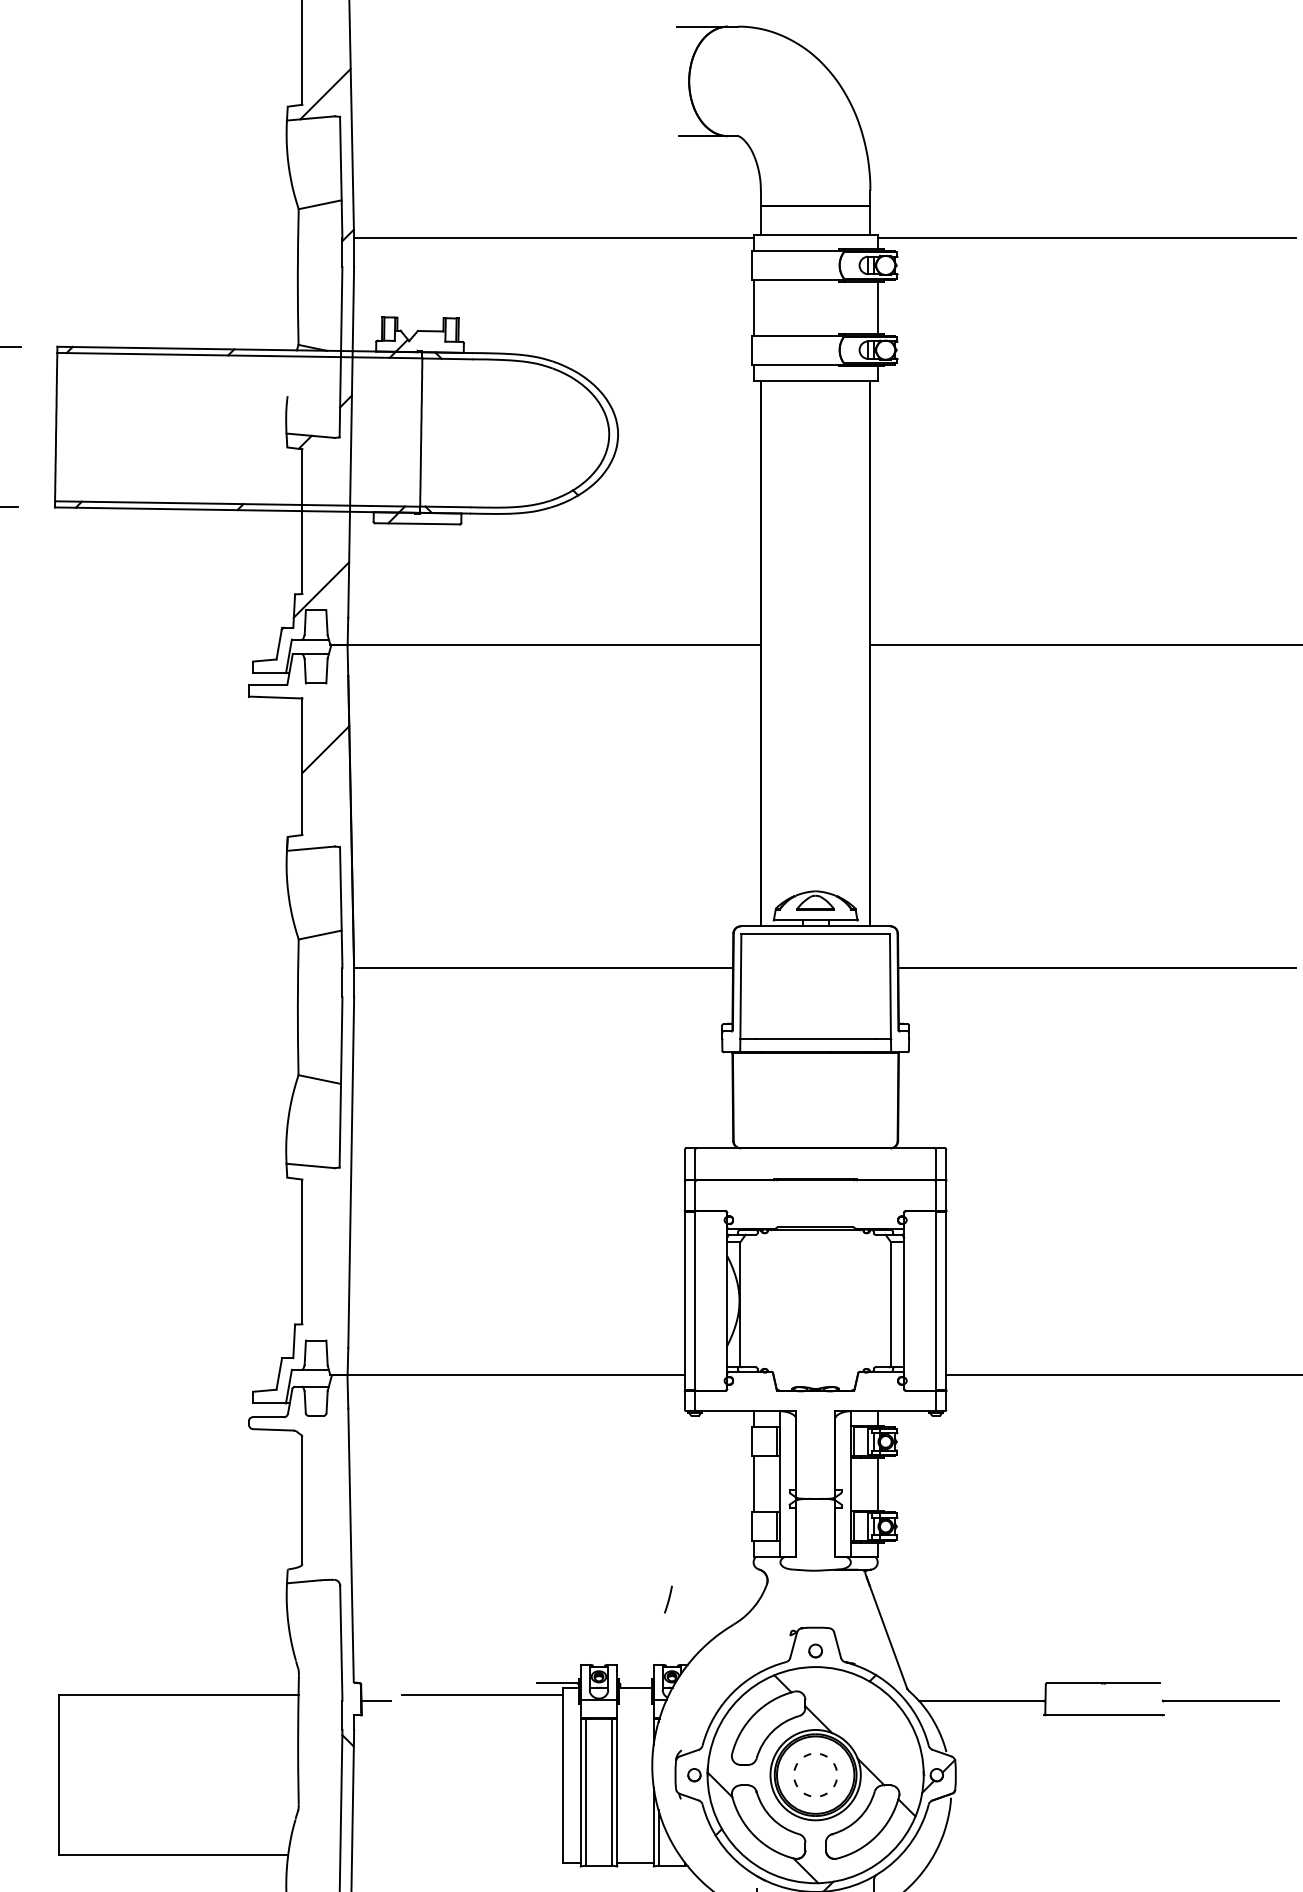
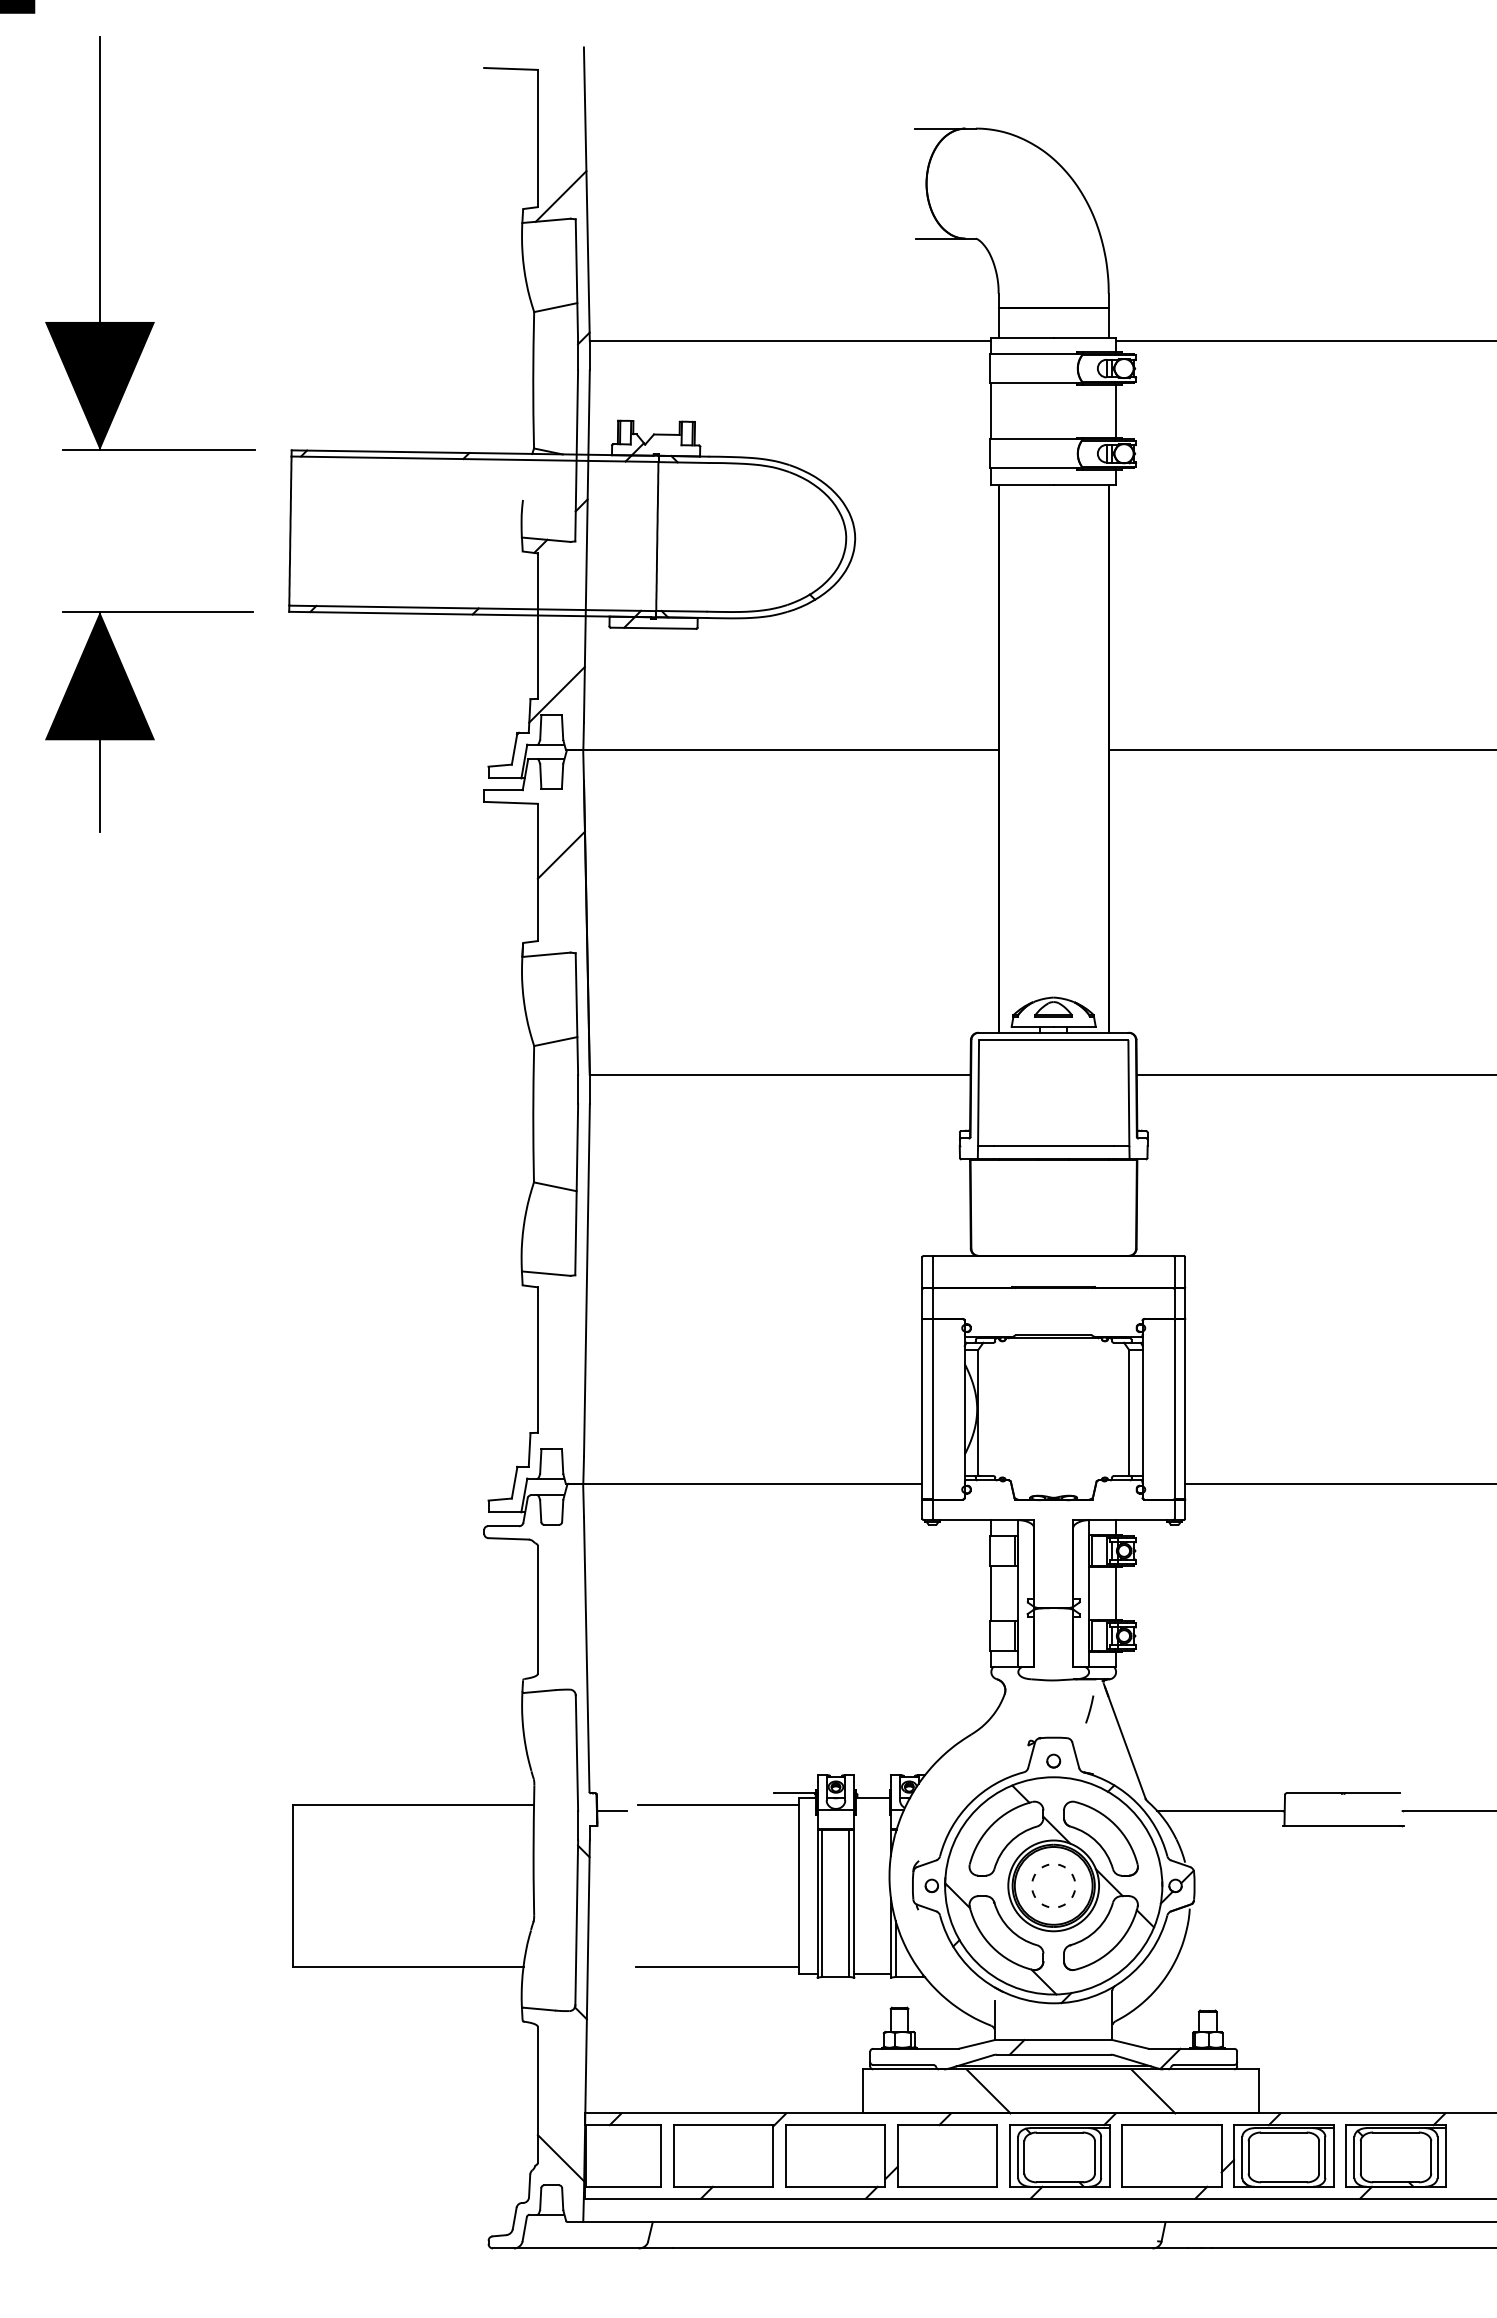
line: (668, 1599) -> (1089, 1709), moved
part: (862, 1727) -> (1100, 1838), added
line: (481, 1855) -> (717, 1966), added

